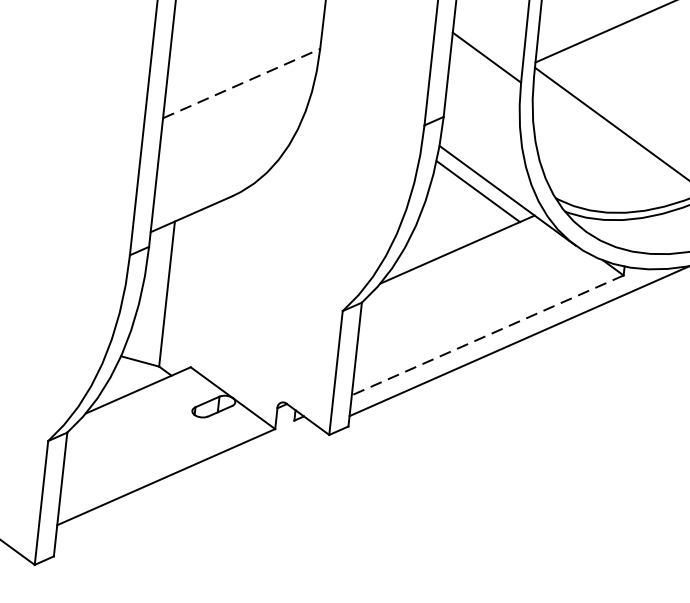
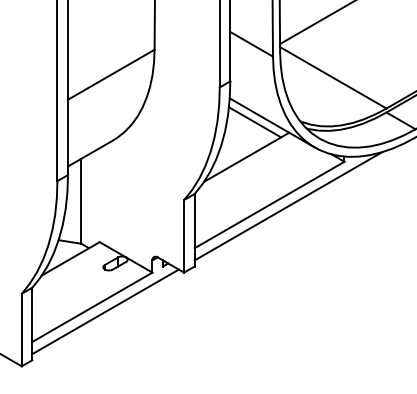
line: (242, 83) -> (111, 74), dashed -> solid
line: (487, 336) -> (269, 205), dashed -> solid
line: (187, 486) -> (105, 311), added

